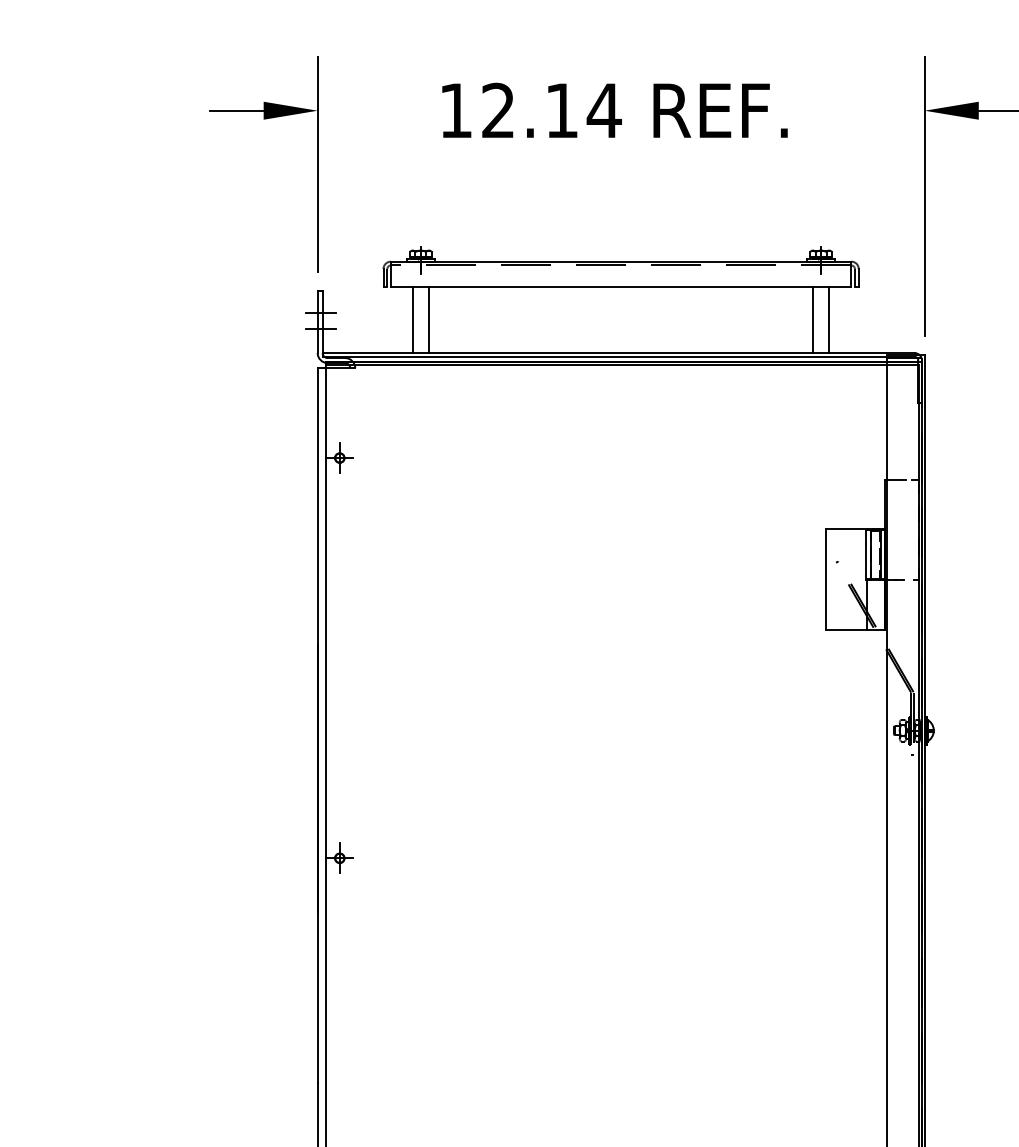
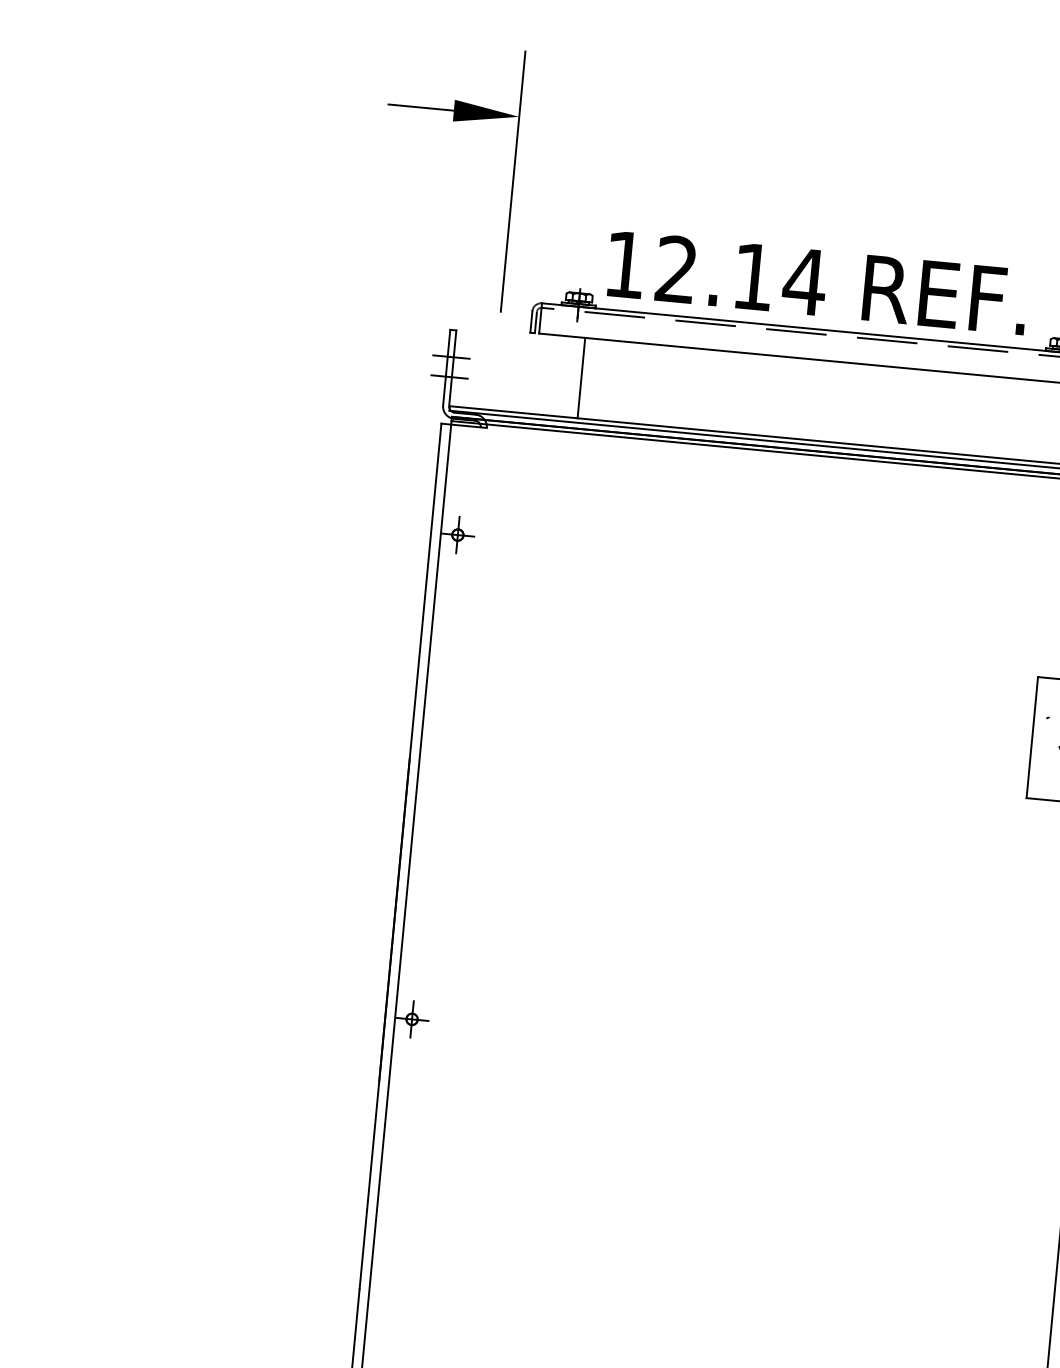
text: (614, 109) -> (817, 281), moved
part: (263, 119) -> (452, 121), moved
line: (413, 319) -> (562, 375), removed
line: (813, 319) -> (1046, 421), removed

